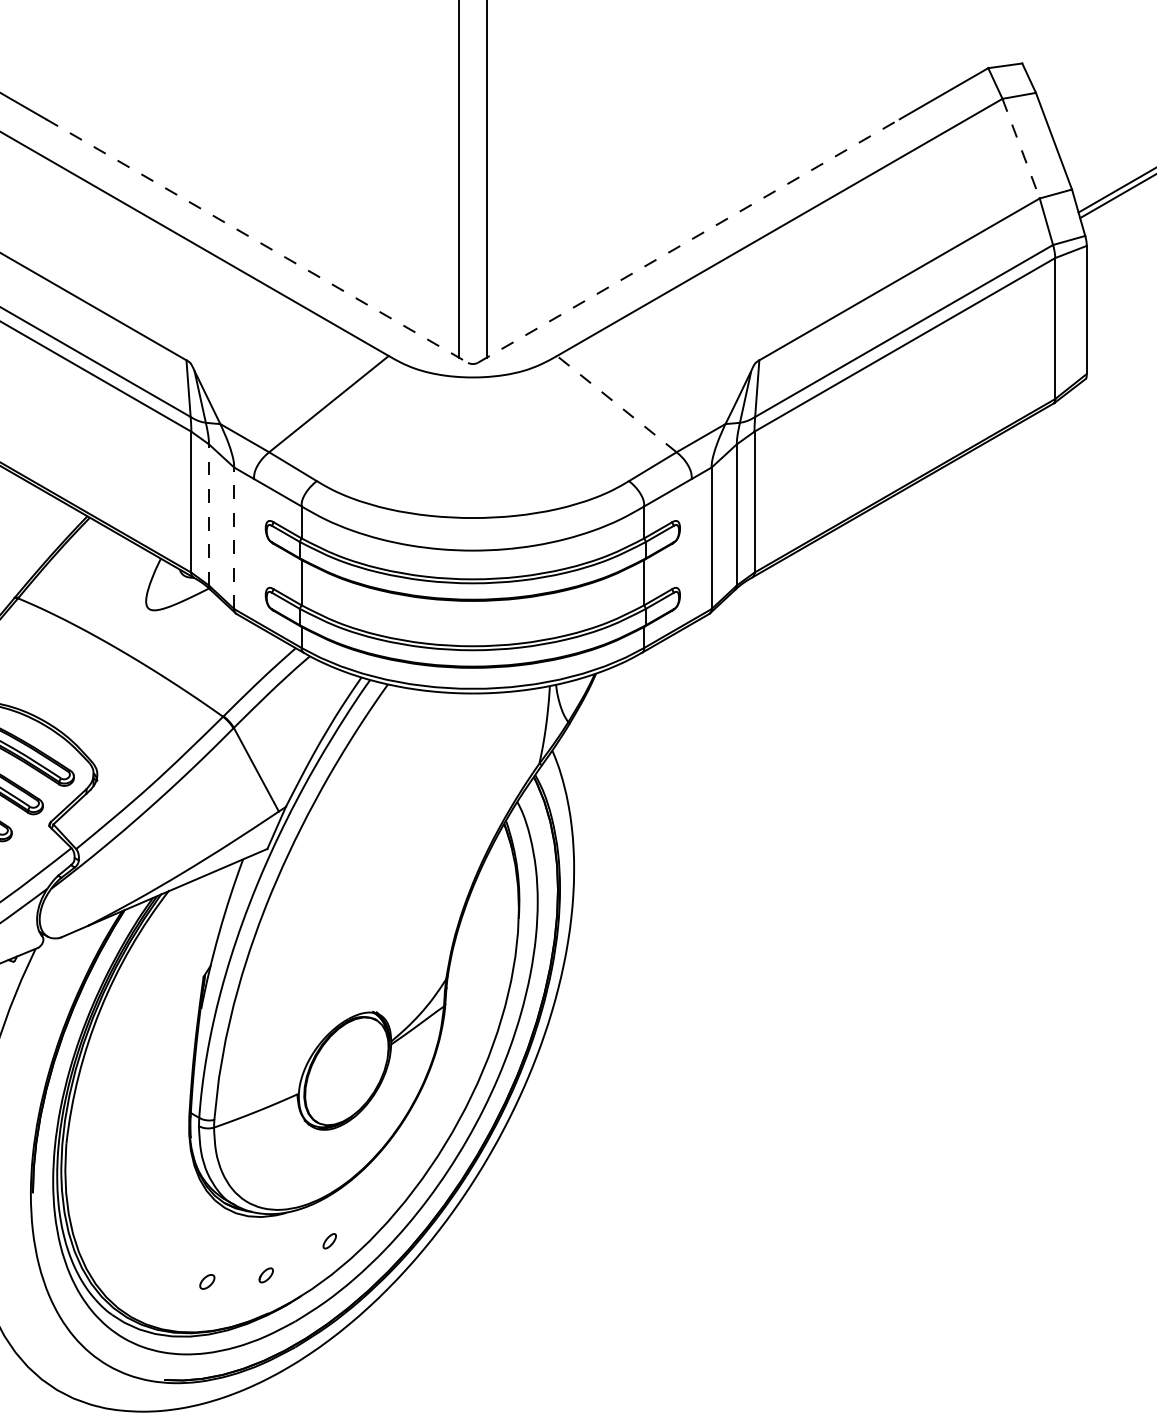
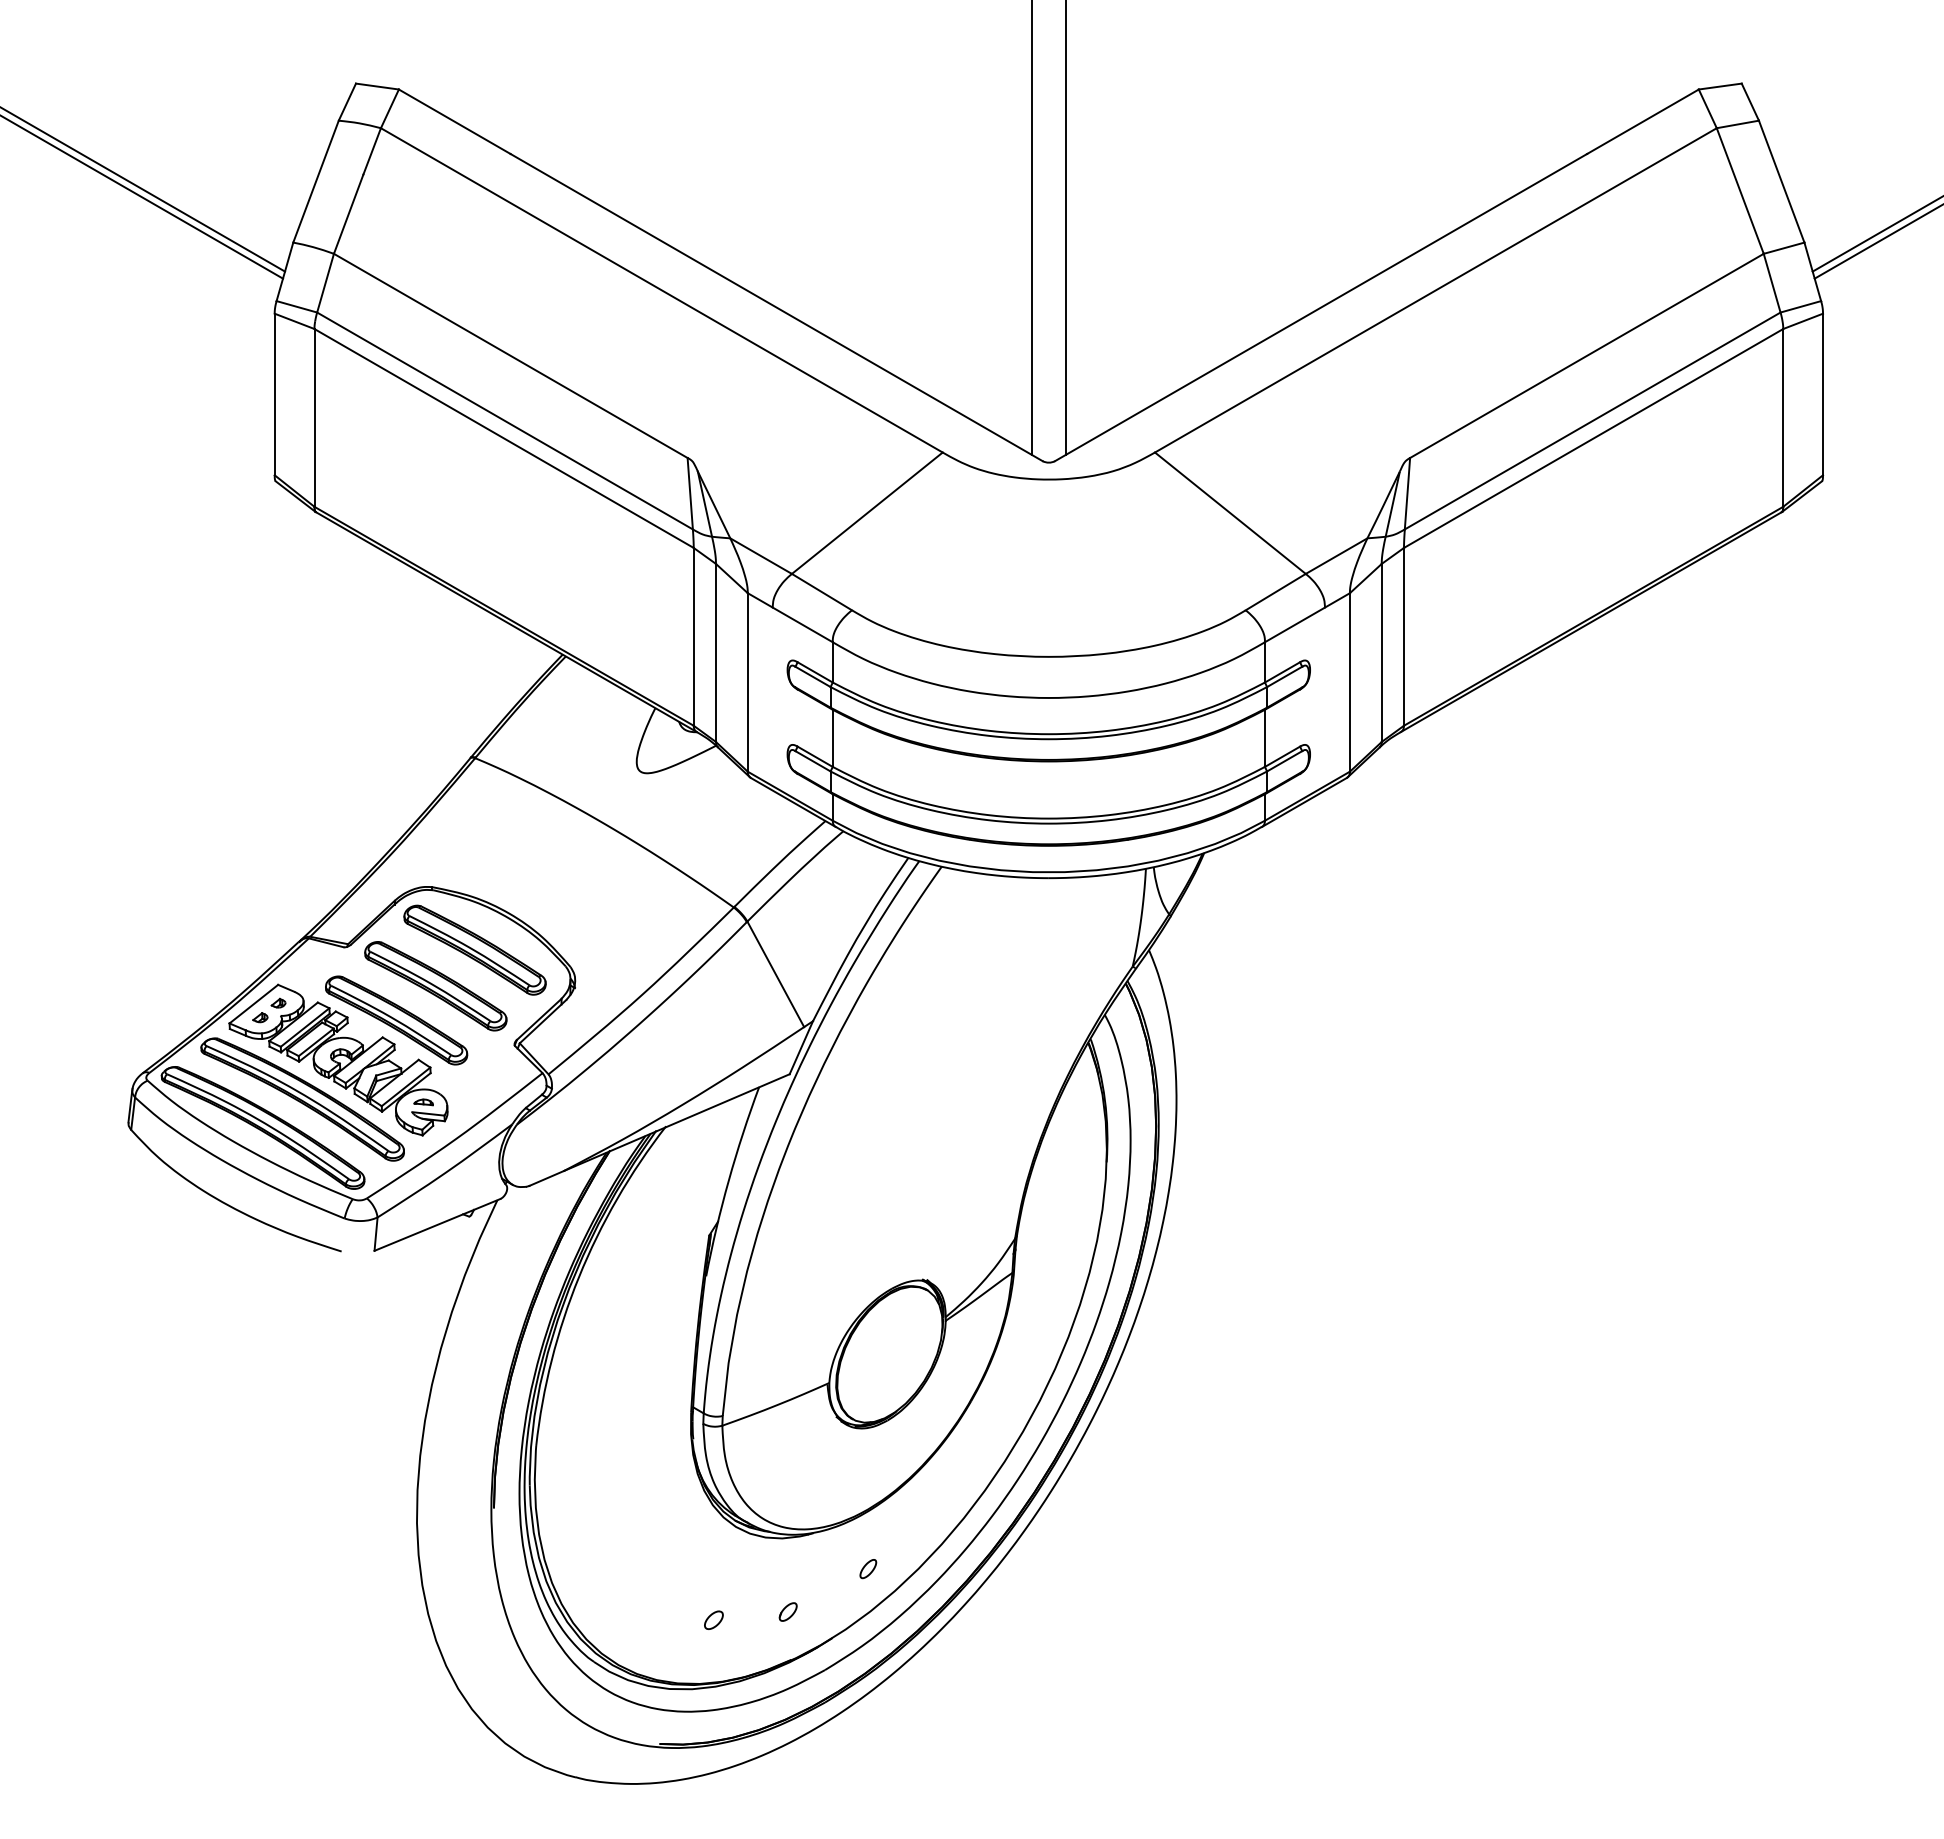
line: (1021, 149) -> (1740, 191), dashed -> solid
line: (257, 241) -> (777, 307), dashed -> solid
line: (689, 241) -> (1321, 307), dashed -> solid
line: (616, 404) -> (1230, 513), dashed -> solid
line: (208, 514) -> (715, 652), dashed -> solid
line: (233, 537) -> (747, 681), dashed -> solid

